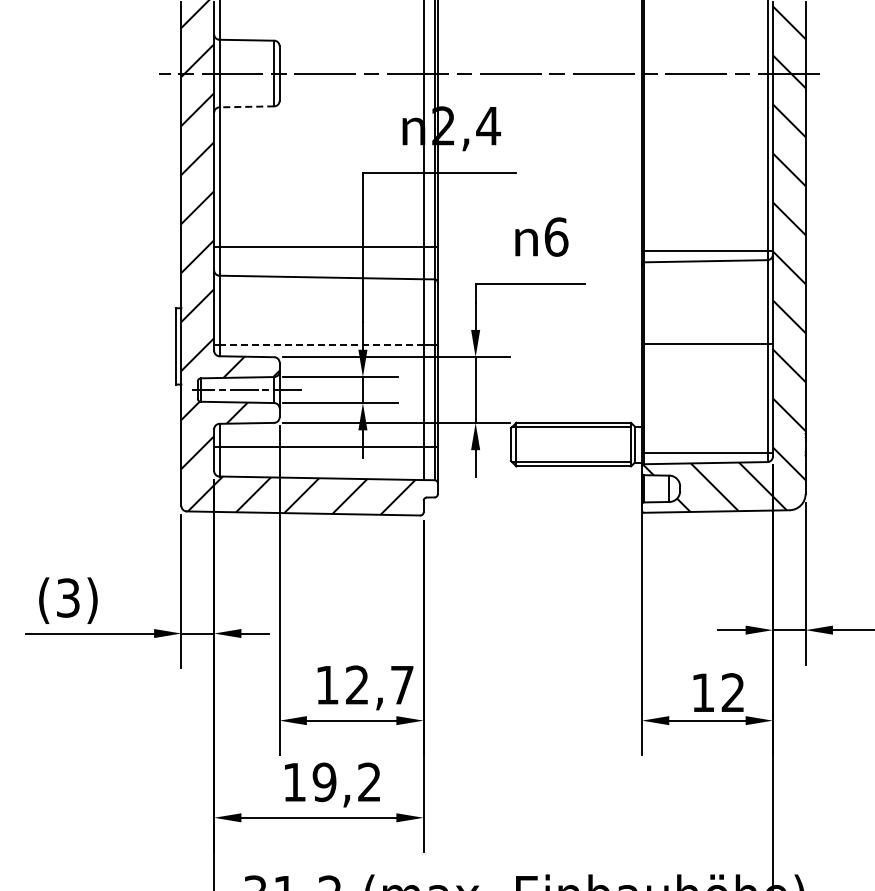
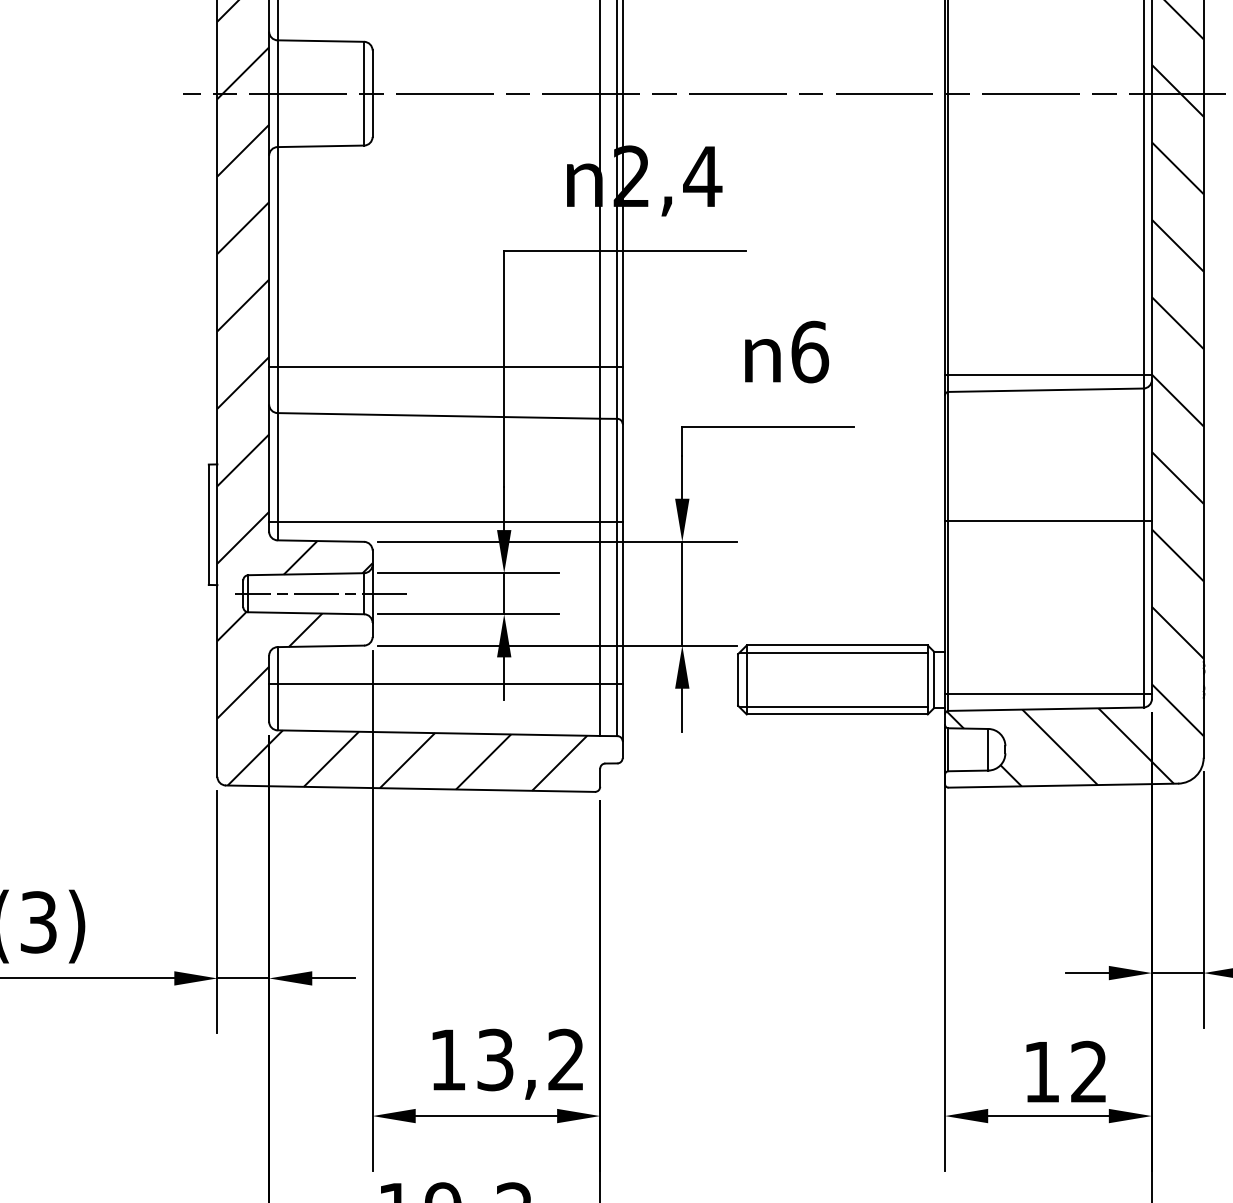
line: (246, 106) -> (320, 145), dashed -> solid
line: (321, 344) -> (438, 521), dashed -> solid
text: (379, 684) -> (530, 1058), 12,7 -> 13,2

